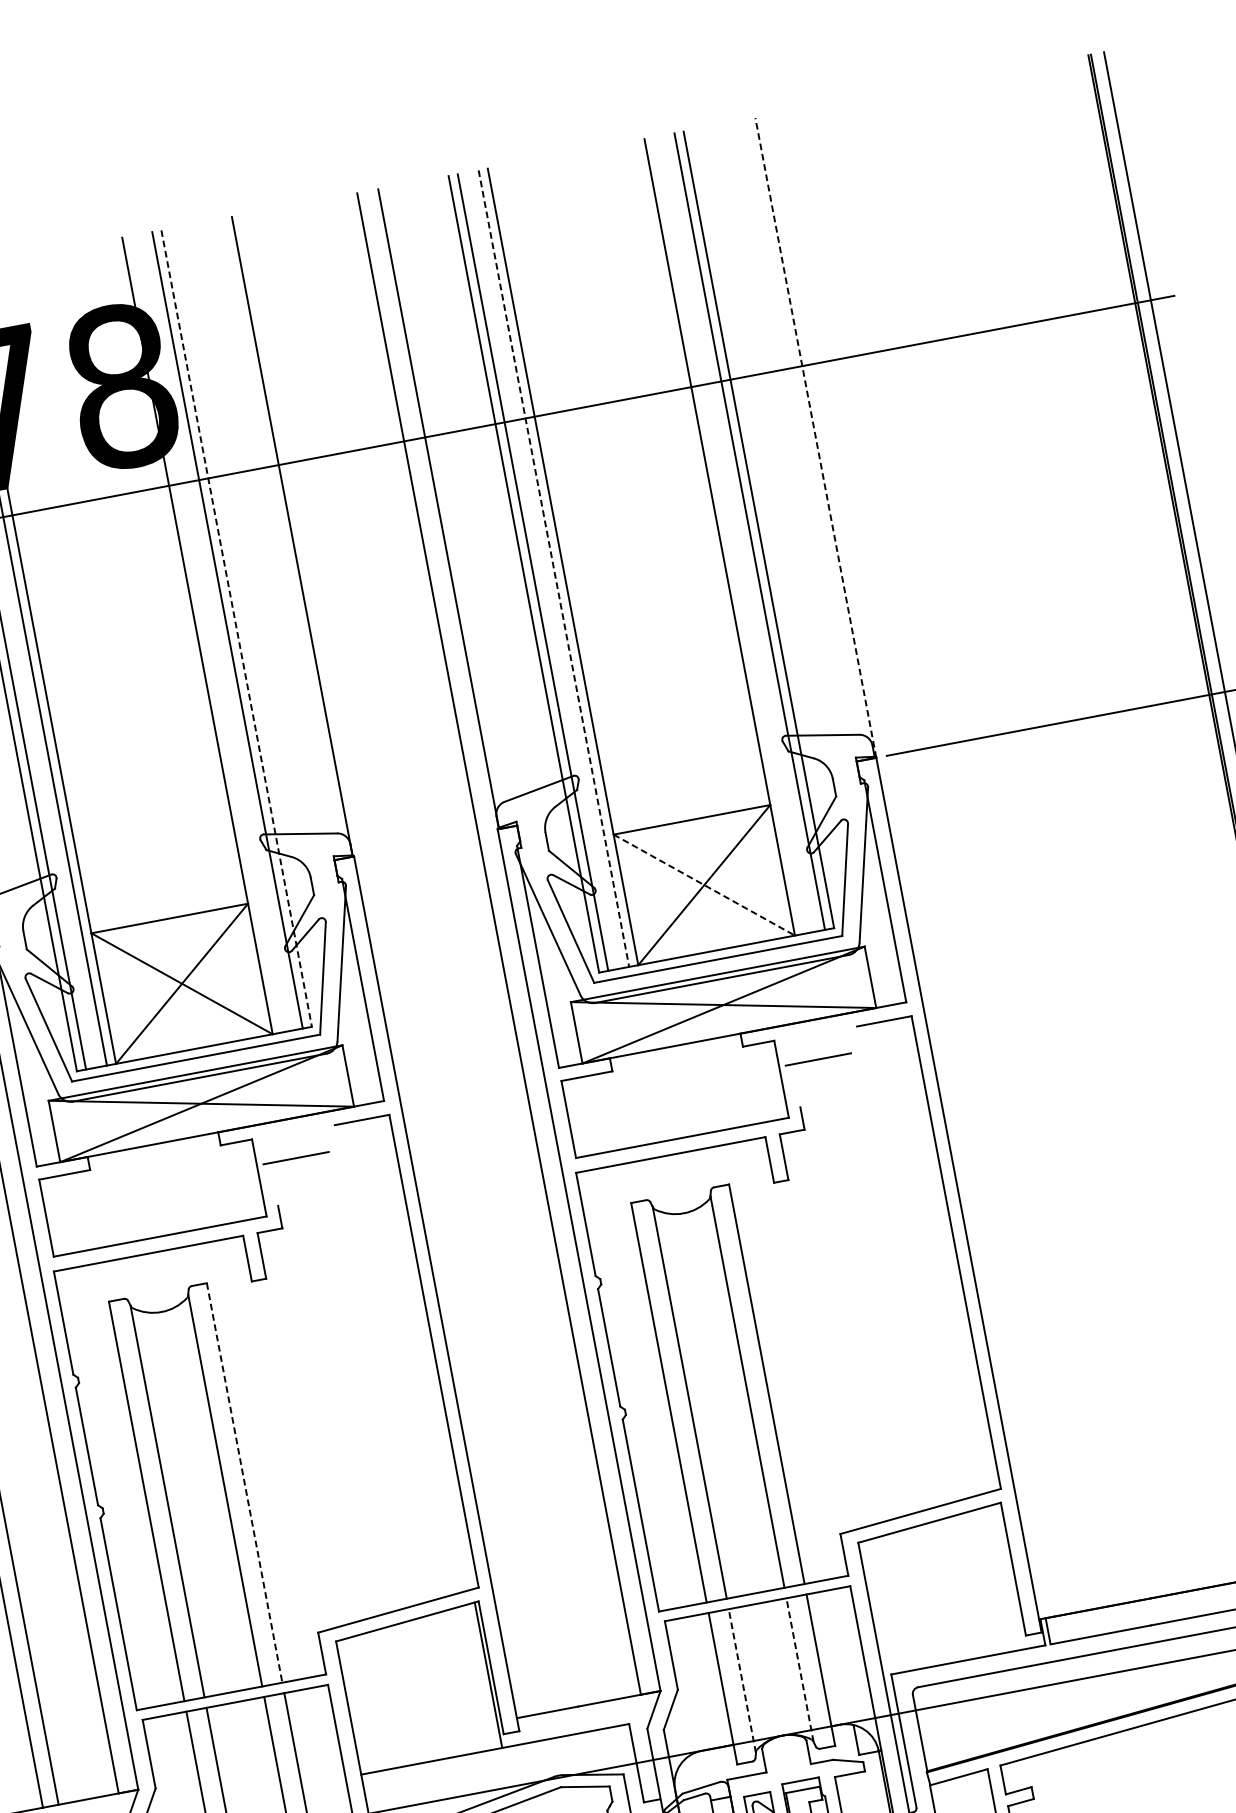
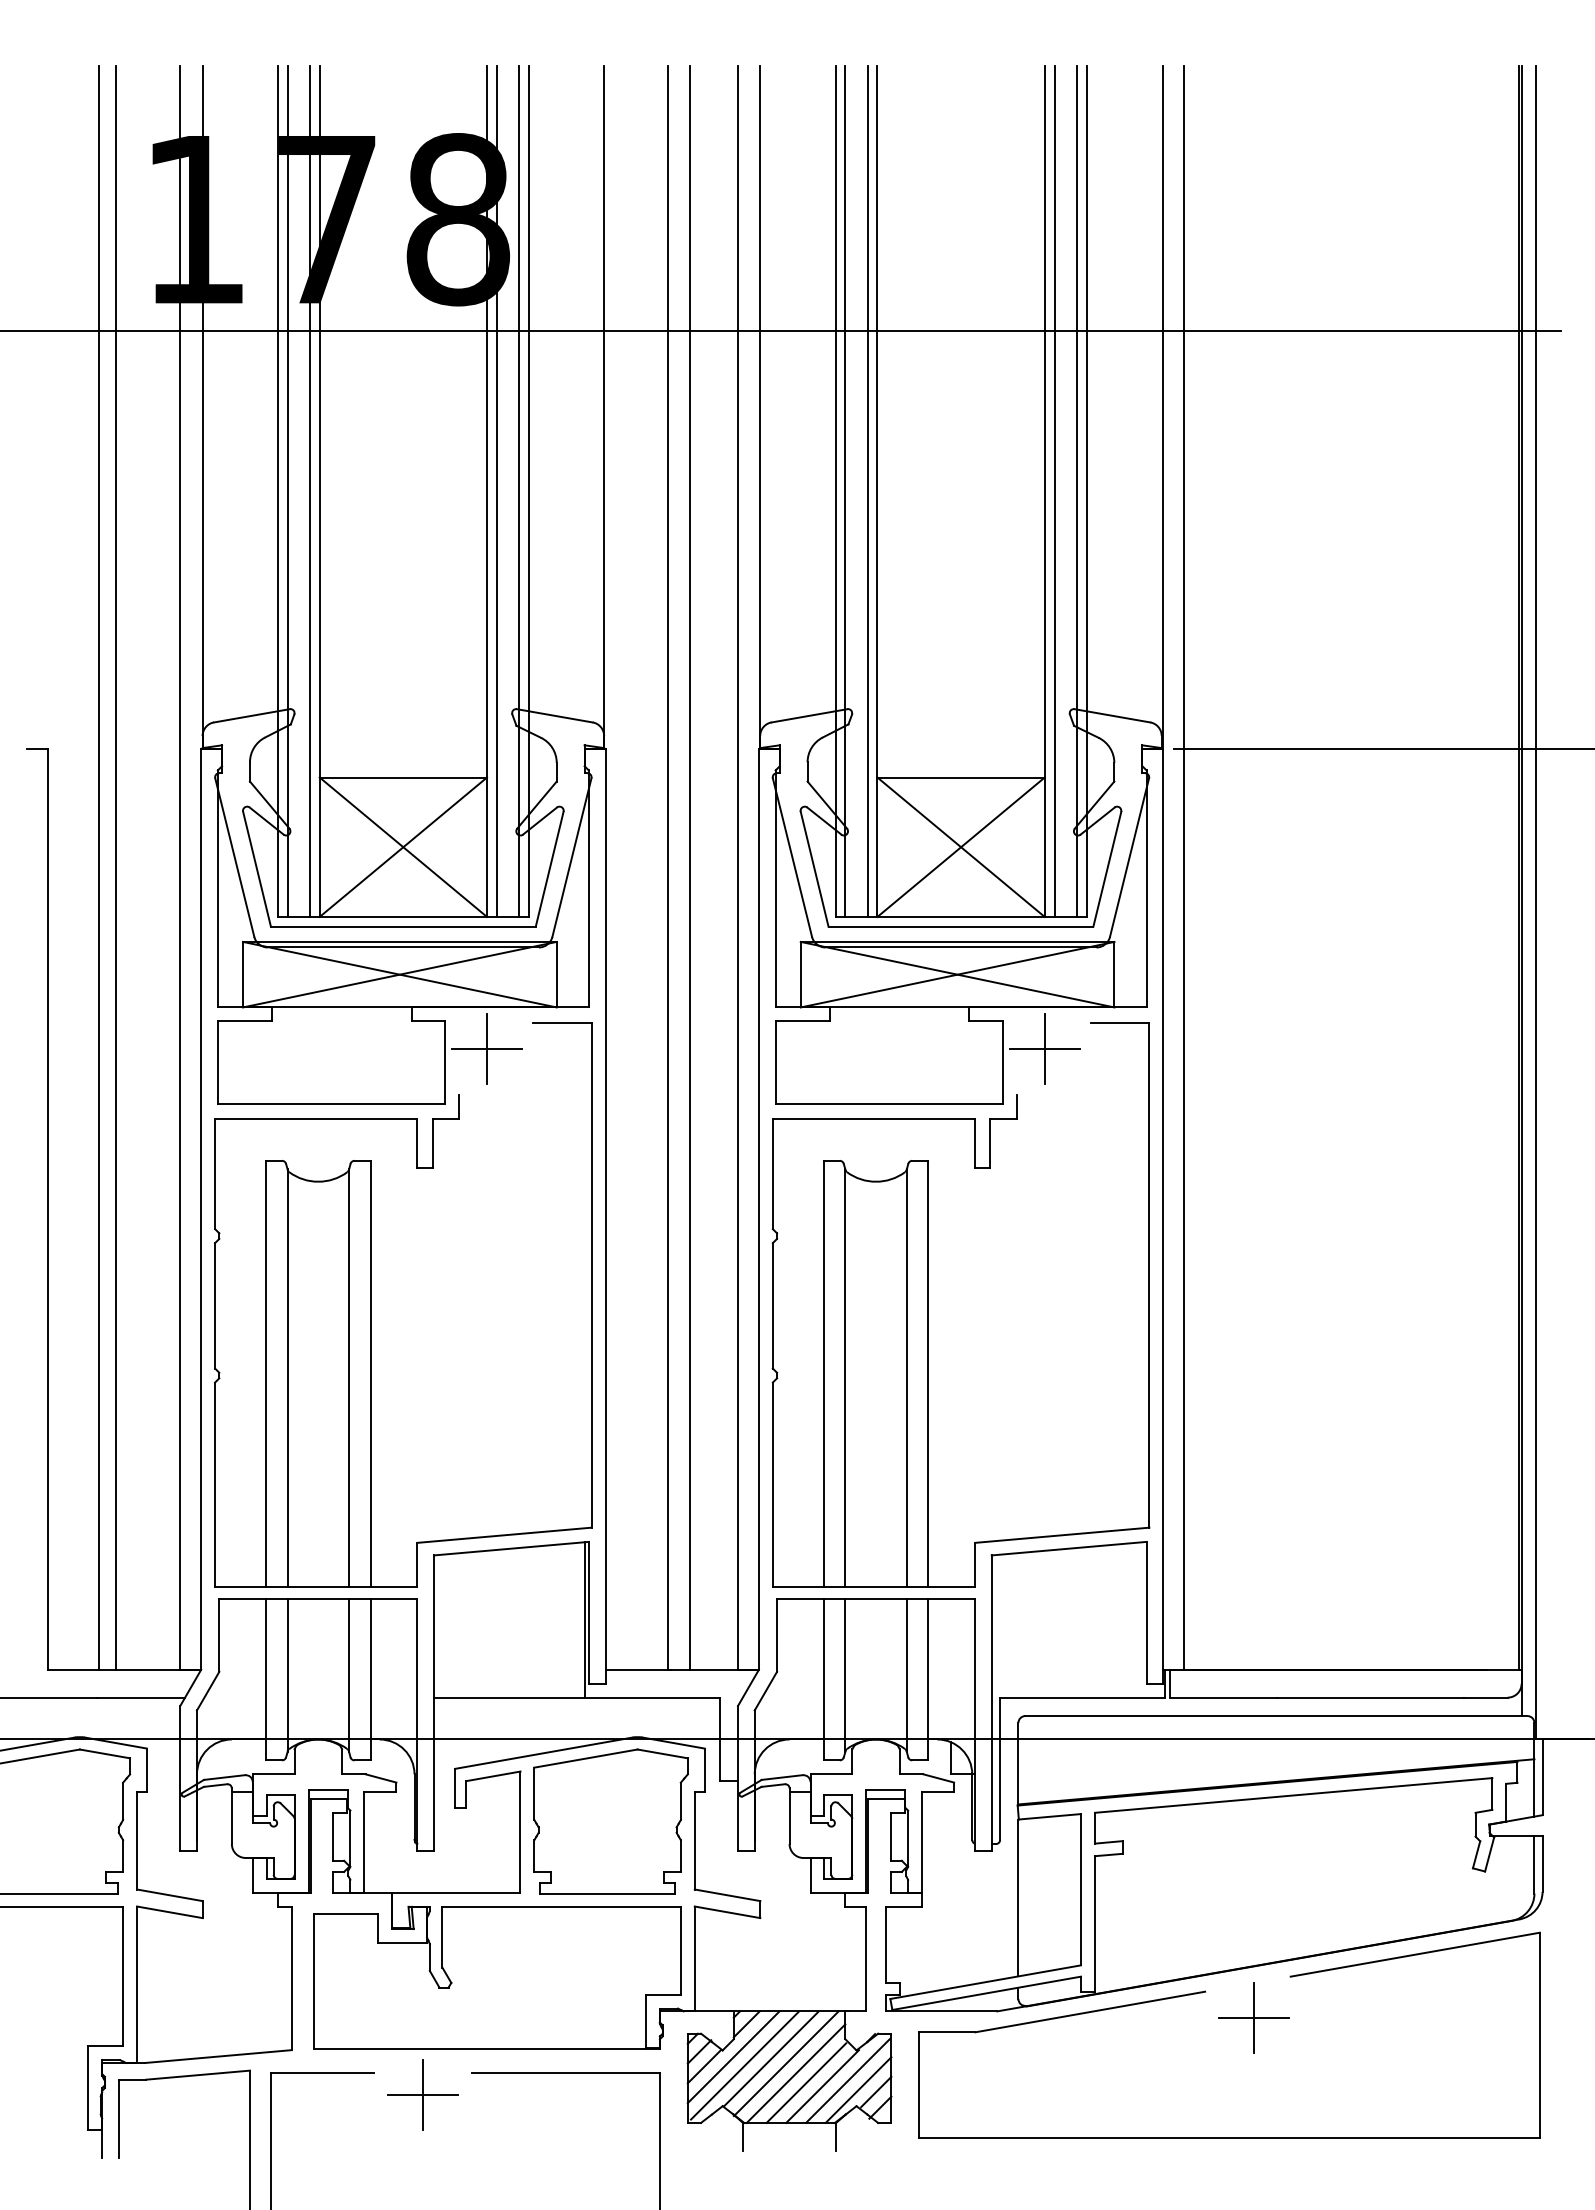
line: (816, 437) -> (1163, 407), dashed -> solid
line: (728, 535) -> (1054, 491), added
line: (553, 569) -> (867, 492), dashed -> solid
line: (236, 629) -> (528, 492), dashed -> solid
line: (206, 634) -> (496, 491), added
line: (917, 864) -> (1184, 867), added
line: (704, 885) -> (961, 847), dashed -> solid
line: (454, 951) -> (690, 867), added
line: (433, 955) -> (668, 867), added
line: (818, 1059) -> (1044, 1049), added
line: (296, 1158) -> (487, 1049), added
line: (244, 1483) -> (370, 1374), dashed -> solid
line: (799, 1670) -> (906, 1675), dashed -> solid
line: (742, 1681) -> (845, 1675), dashed -> solid

